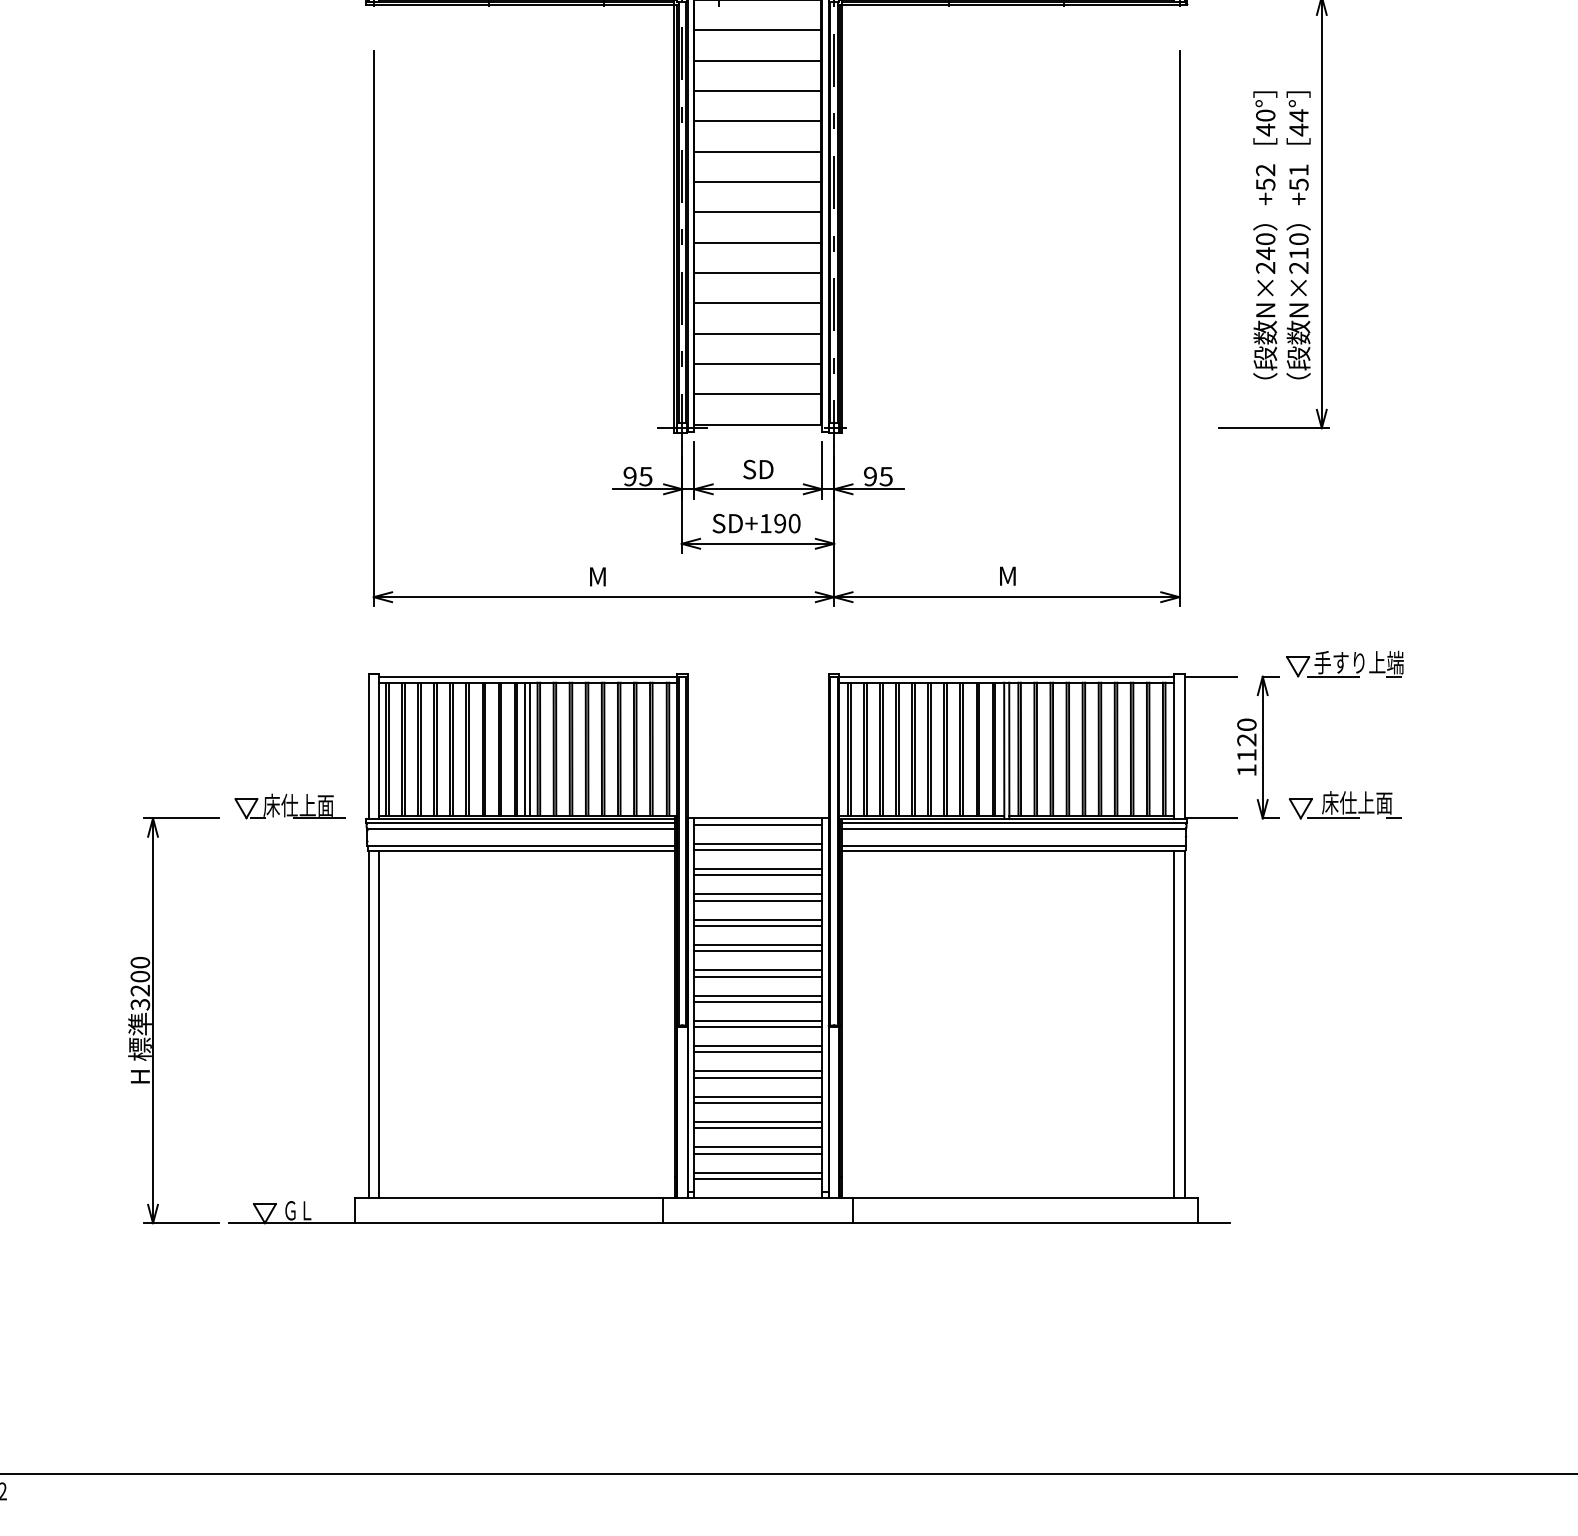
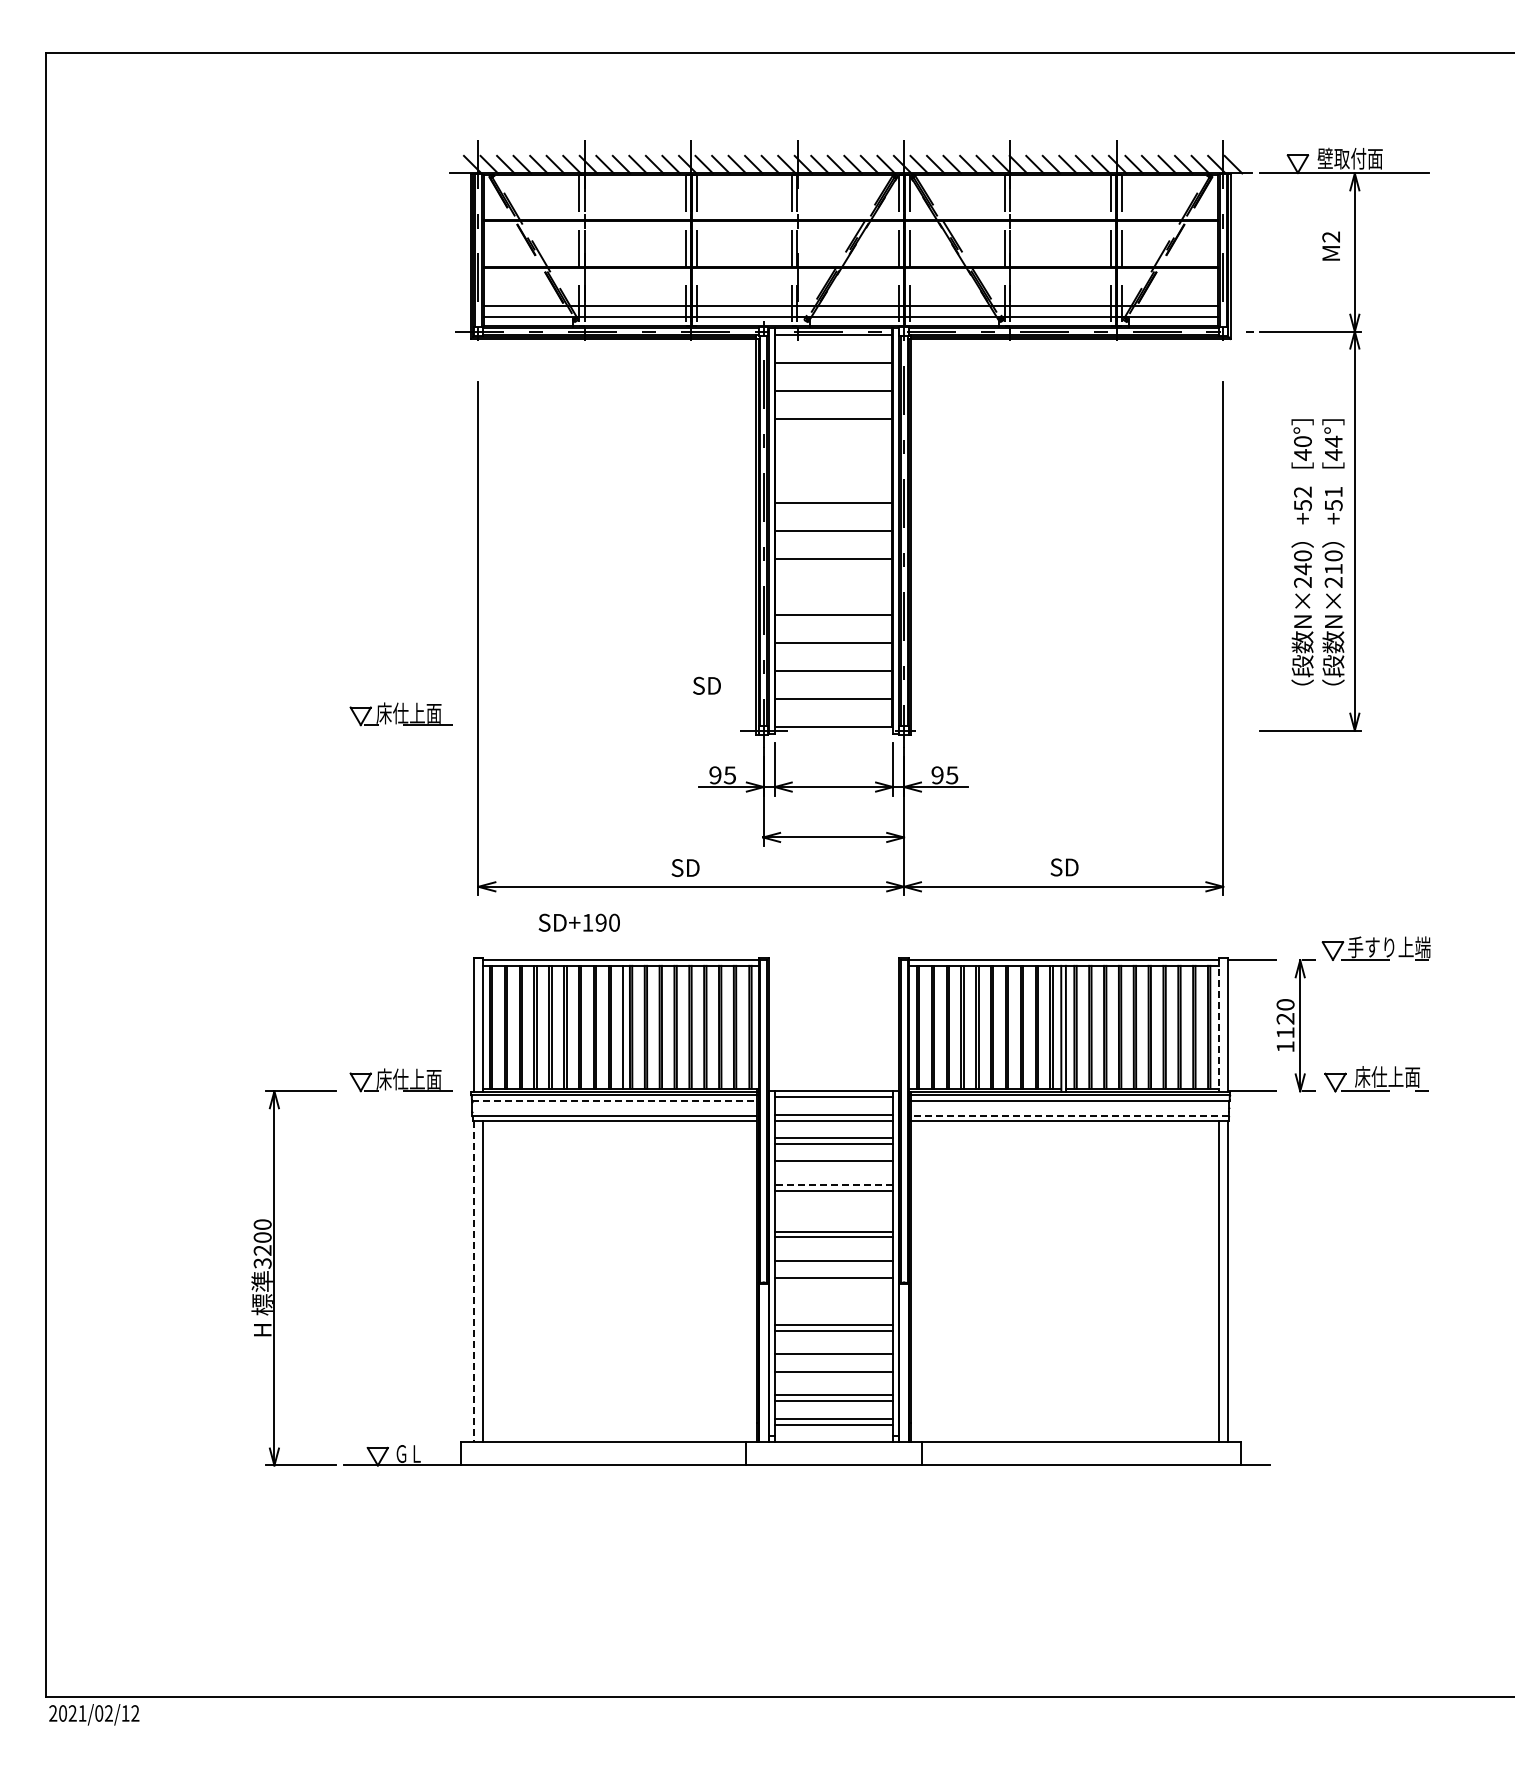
line: (756, 120) -> (832, 446), removed
line: (756, 151) -> (832, 474), removed
line: (756, 273) -> (832, 587), removed
part: (289, 410) -> (400, 714), added
text: (757, 469) -> (706, 685), moved
text: (755, 523) -> (578, 922), moved
text: (1007, 576) -> (1064, 867), M -> SD
text: (597, 577) -> (685, 868), M -> SD
line: (1174, 747) -> (1218, 1025), solid -> dashed
line: (525, 748) -> (618, 1026), removed
line: (520, 828) -> (614, 1100), solid -> dashed
line: (1014, 845) -> (1070, 1116), solid -> dashed
line: (757, 900) -> (833, 1167), removed
line: (757, 919) -> (833, 1184), solid -> dashed
line: (757, 945) -> (833, 1208), removed
line: (757, 951) -> (833, 1214), removed
line: (757, 996) -> (833, 1255), removed
line: (368, 1025) -> (473, 1282), solid -> dashed
line: (757, 1027) -> (833, 1284), removed
line: (757, 1045) -> (833, 1301), removed
line: (757, 1052) -> (833, 1307), removed
line: (757, 1096) -> (833, 1348), removed
line: (757, 1128) -> (833, 1377), removed

